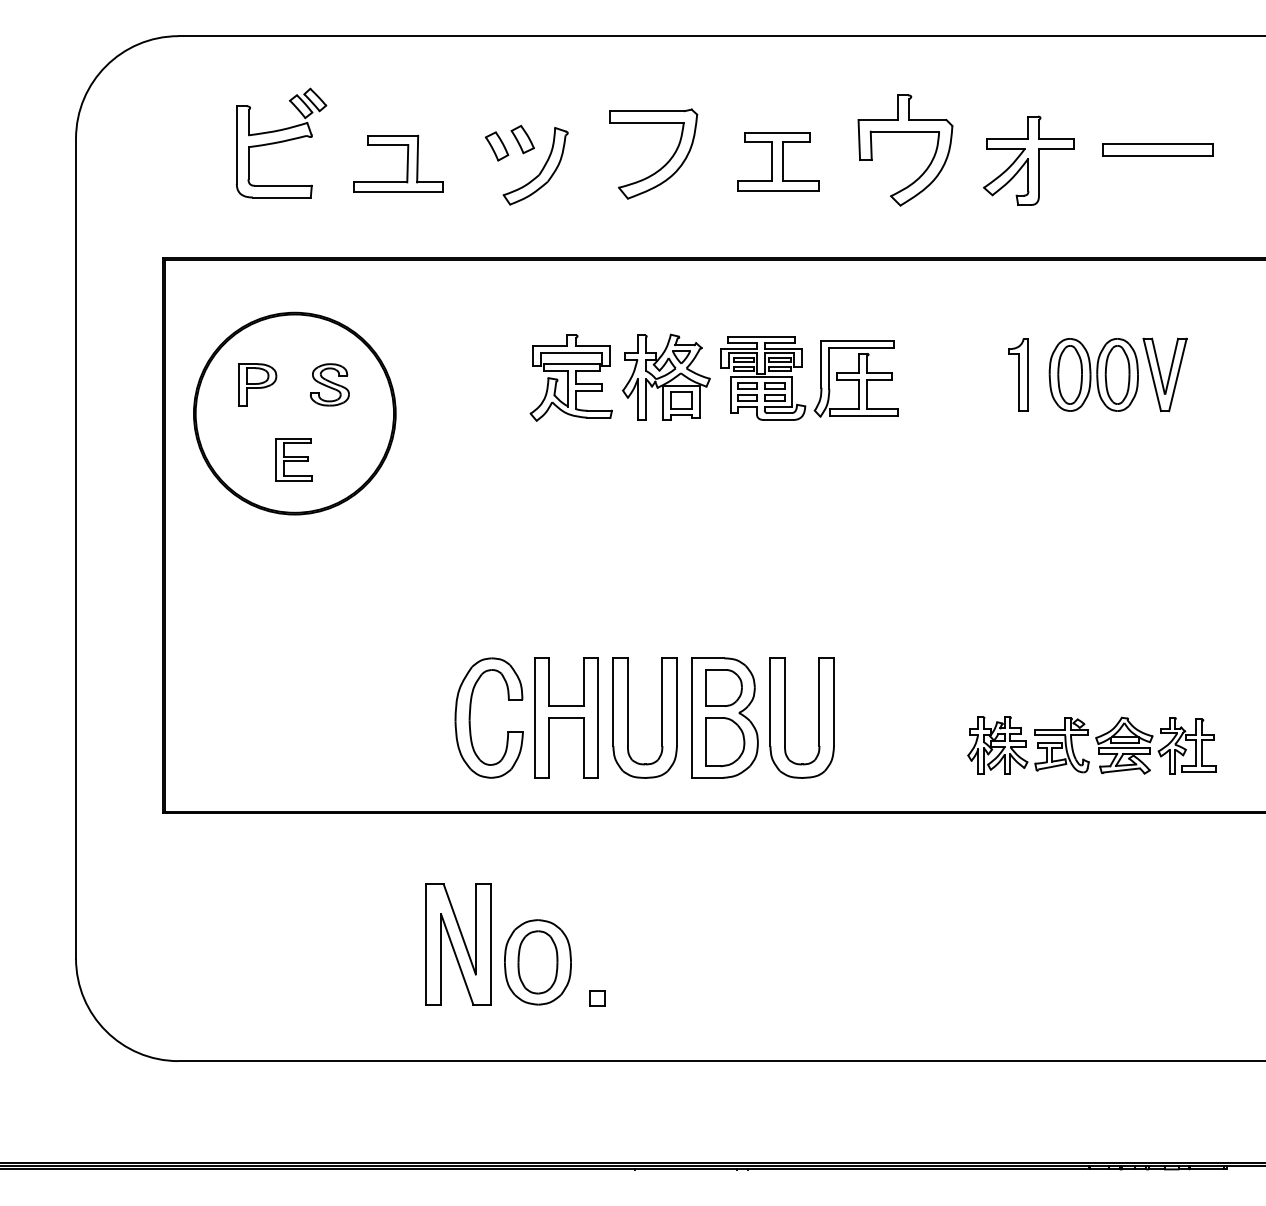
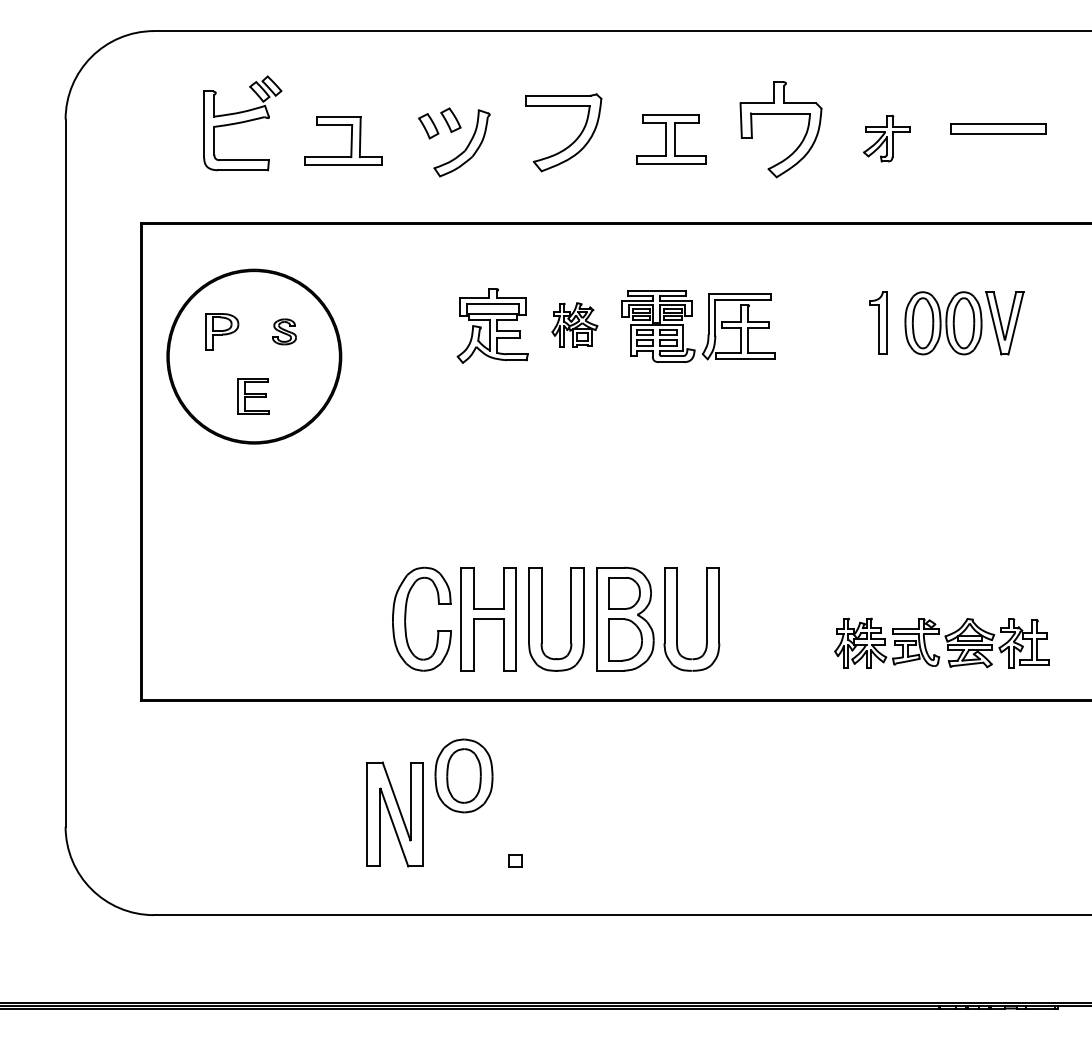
part: (1027, 160) -> (886, 138), size x0.6
part: (666, 376) -> (574, 324), size x0.6
part: (329, 384) -> (284, 331), size x0.7
part: (537, 961) -> (463, 775), moved

